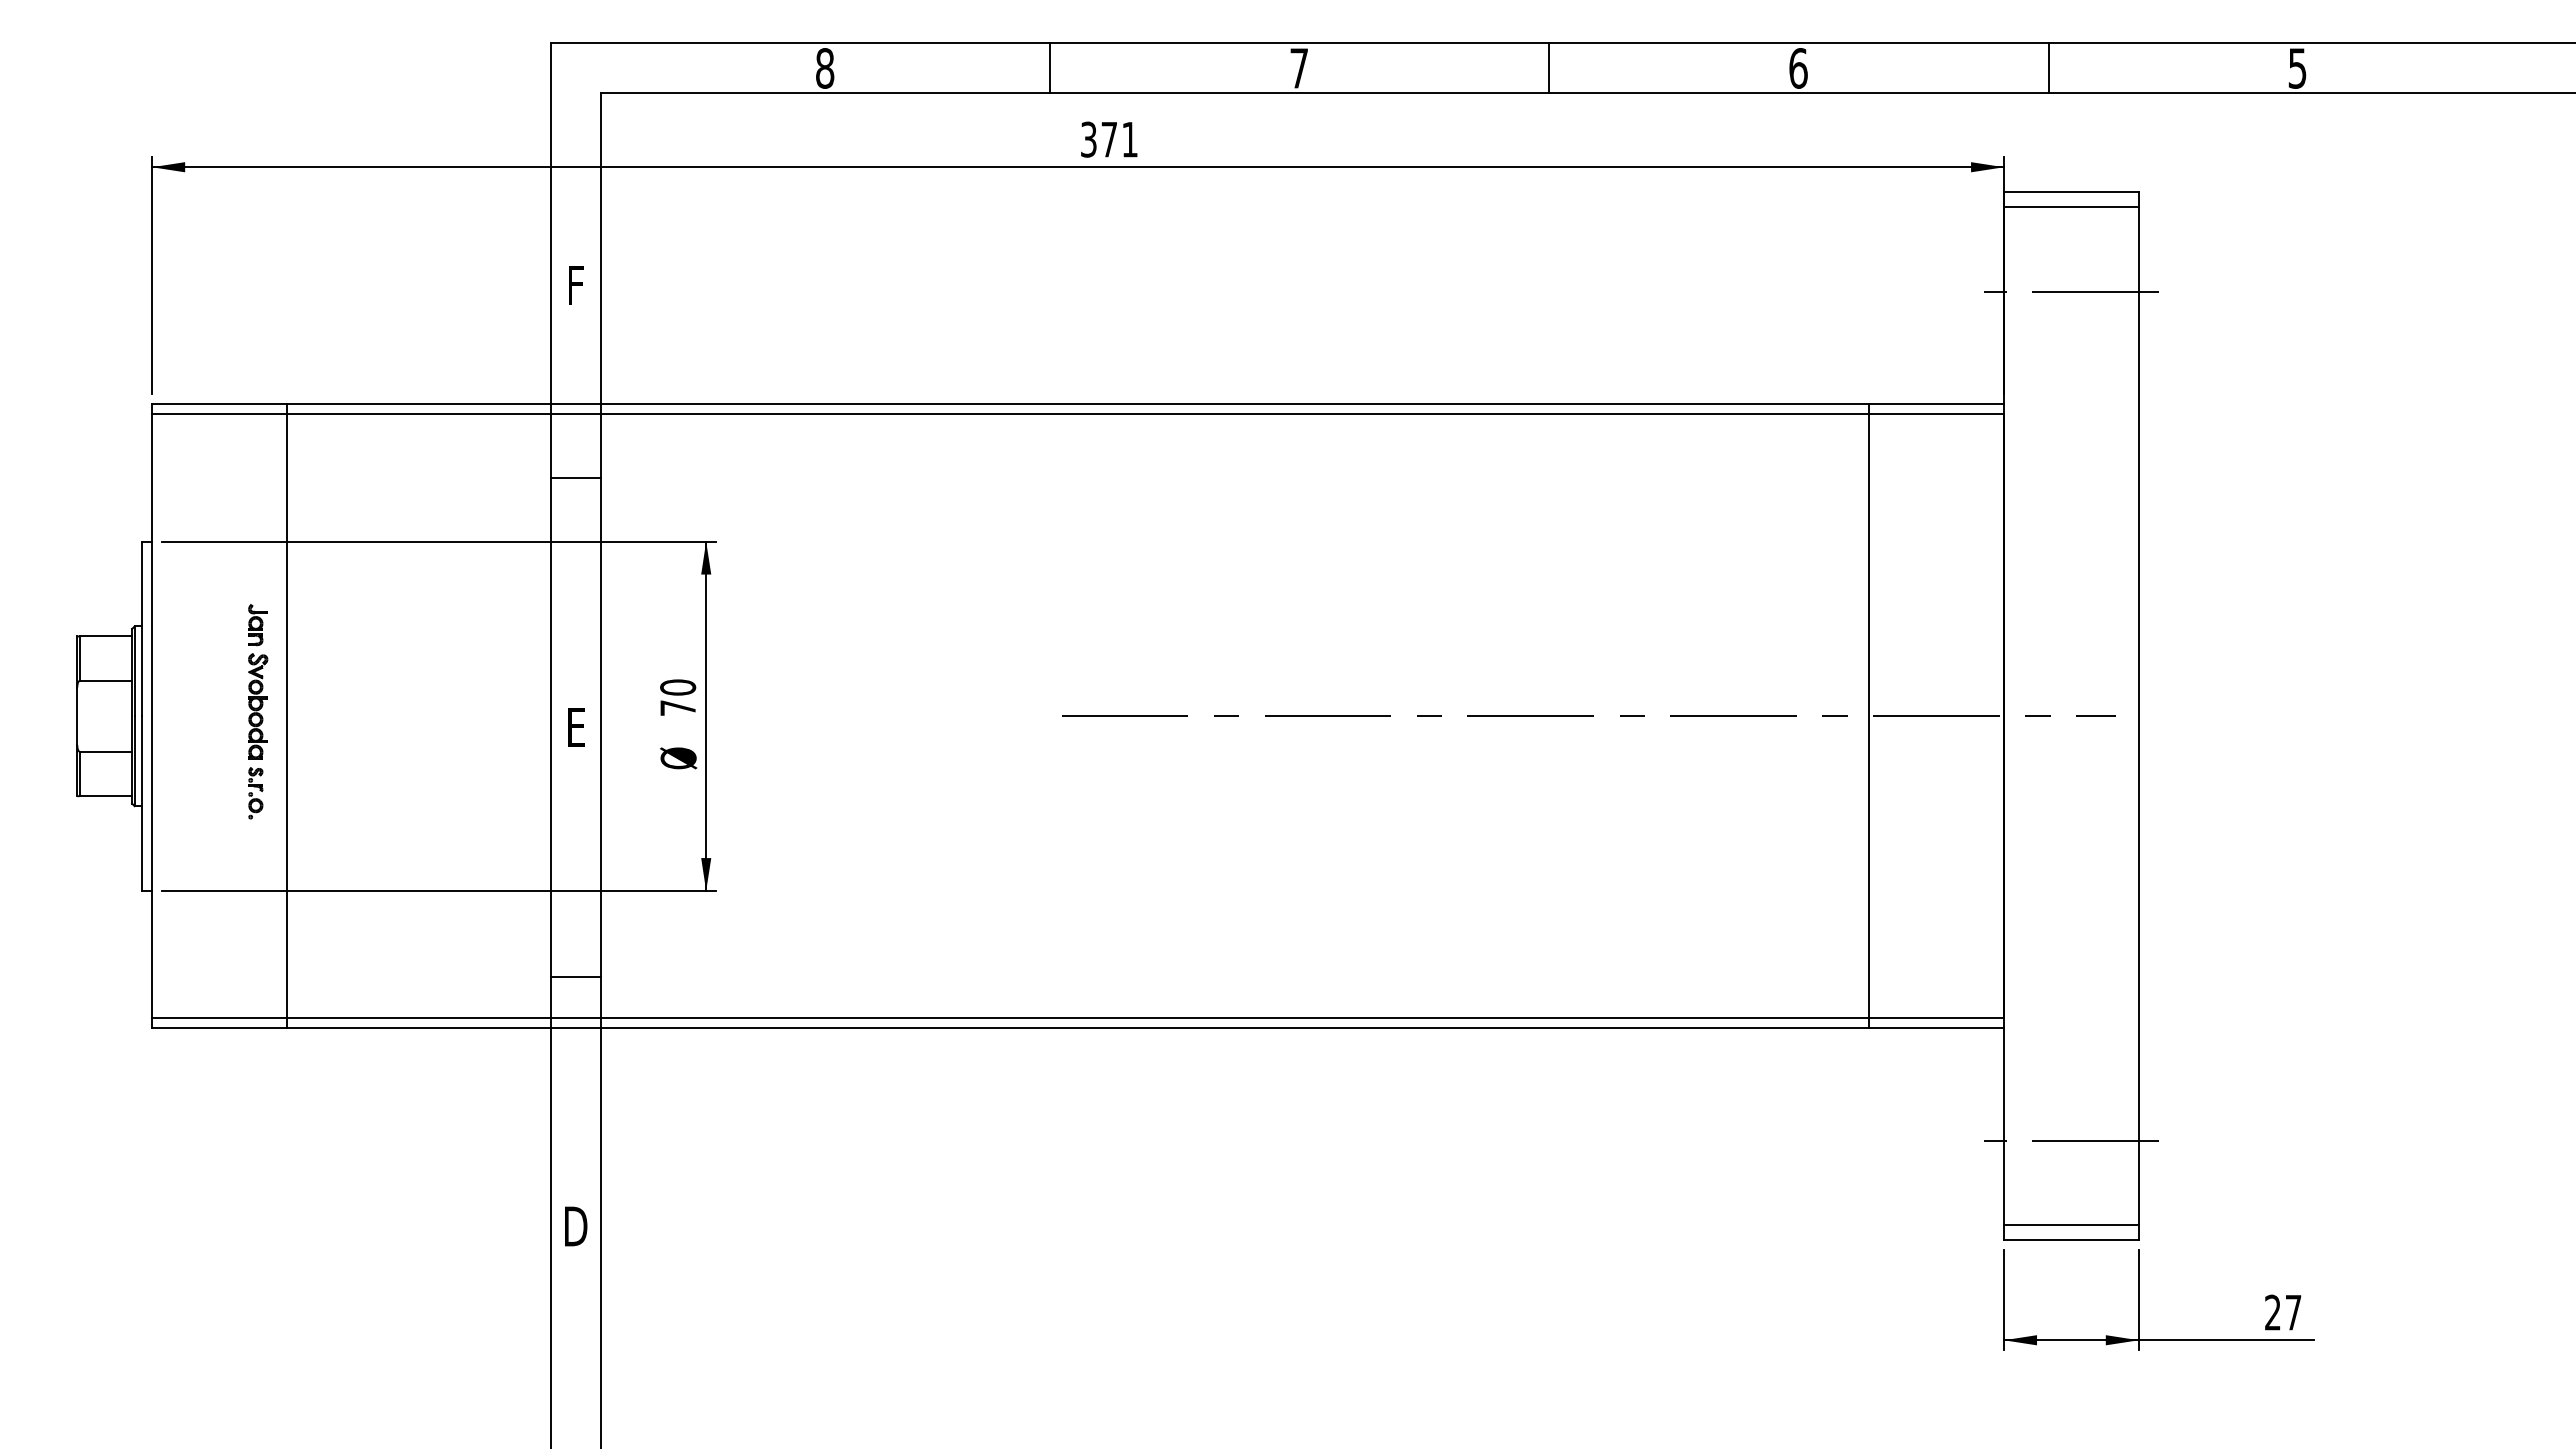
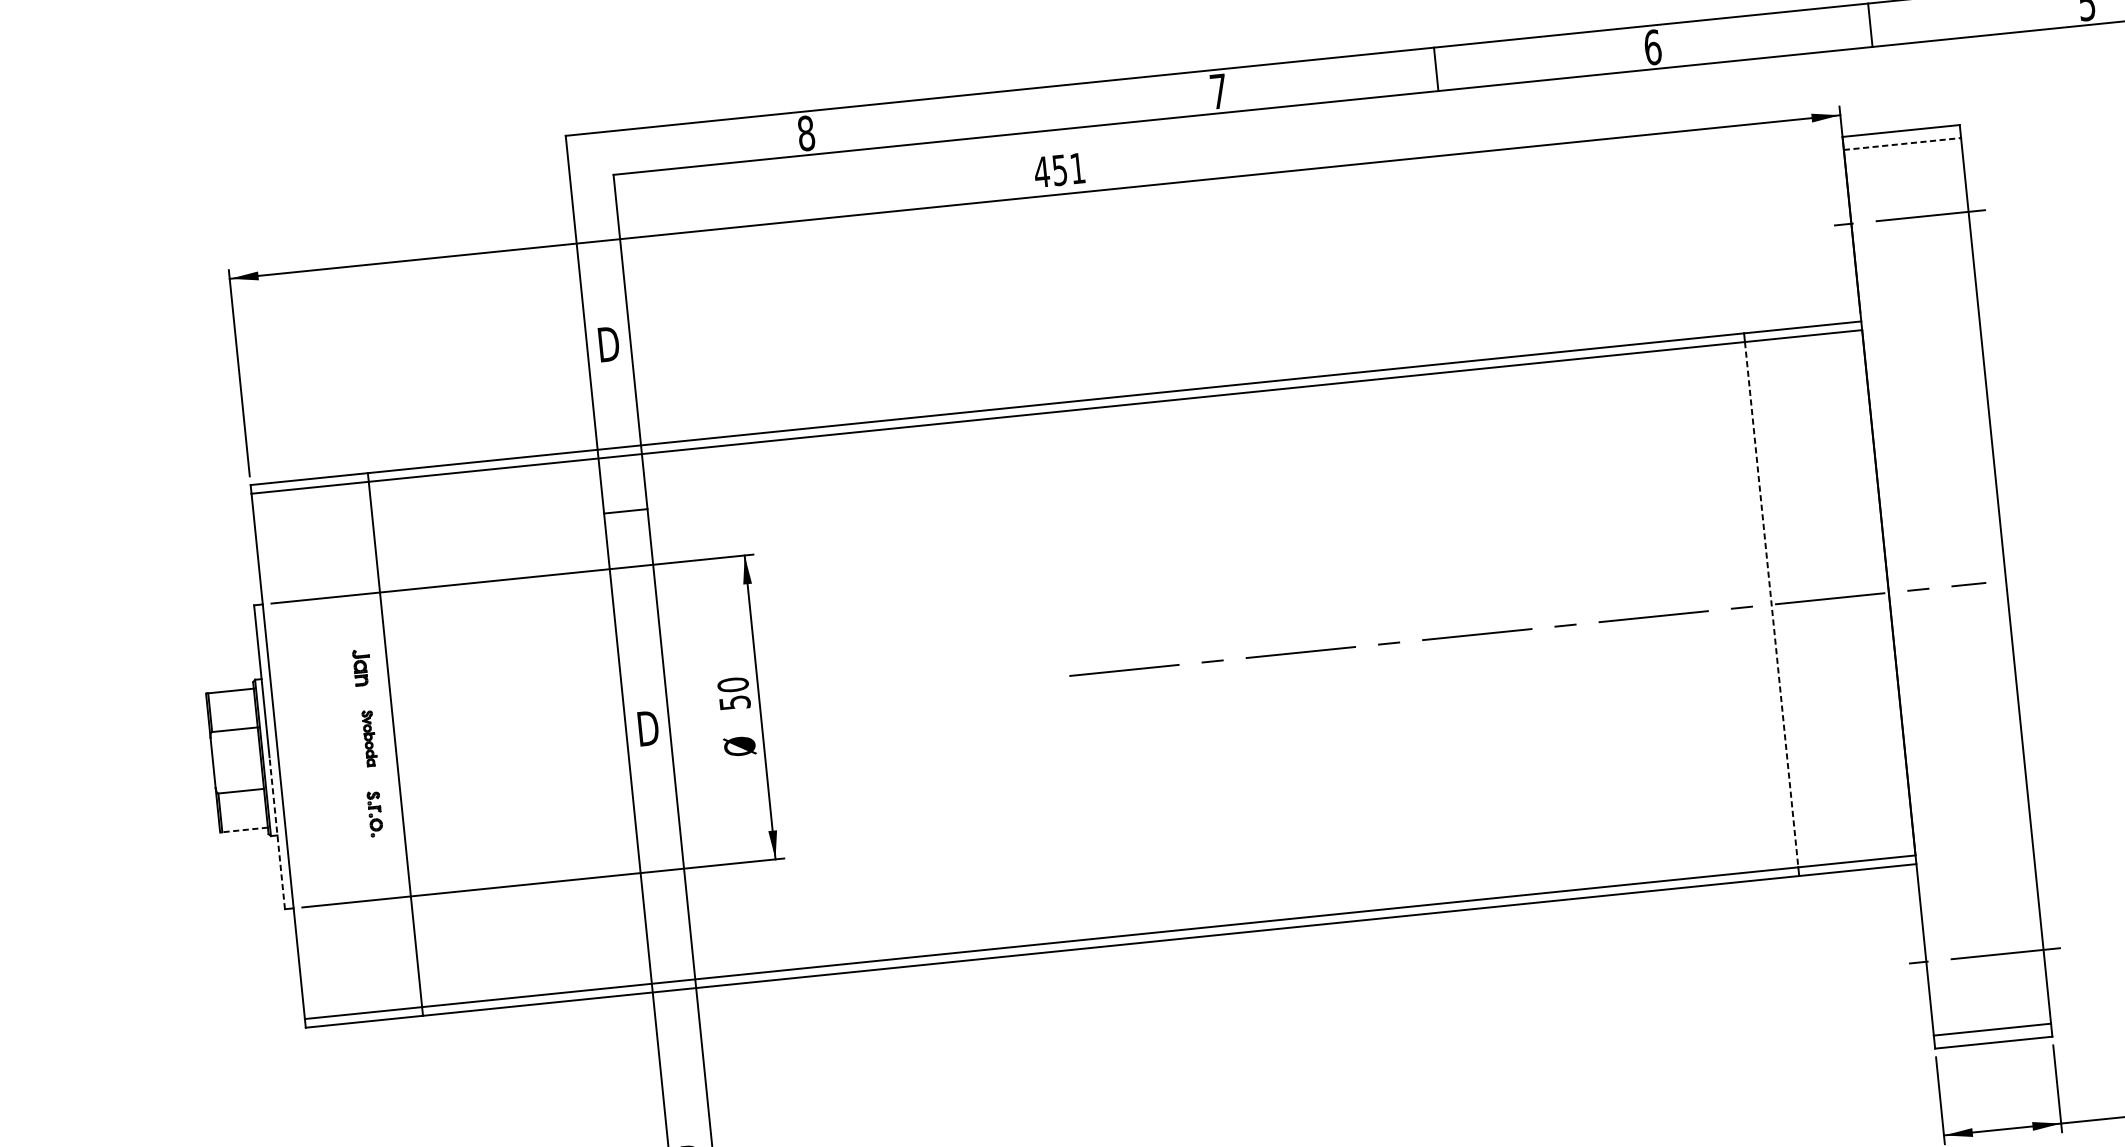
line: (1050, 68) -> (1002, 113), removed
text: (1098, 139) -> (1050, 171), 371 -> 451
line: (2071, 207) -> (1902, 144), solid -> dashed
text: (576, 285) -> (609, 344), F -> D
part: (258, 706) -> (369, 738), size x0.6
text: (678, 707) -> (735, 702), 70 -> 50
line: (1869, 716) -> (1771, 604), solid -> dashed
text: (576, 727) -> (648, 728), E -> D
line: (105, 796) -> (244, 830), solid -> dashed
line: (142, 803) -> (277, 833), solid -> dashed
line: (575, 976) -> (669, 945), removed

